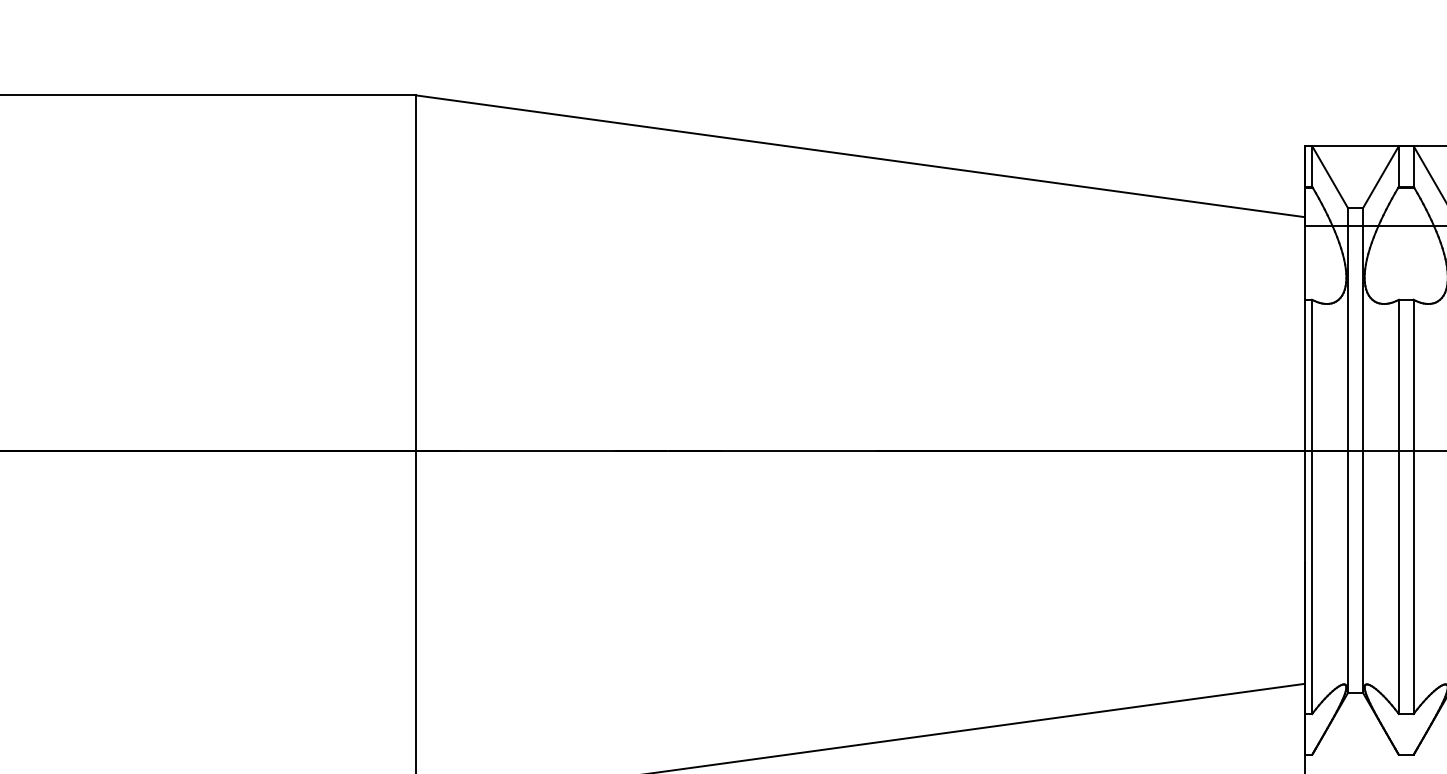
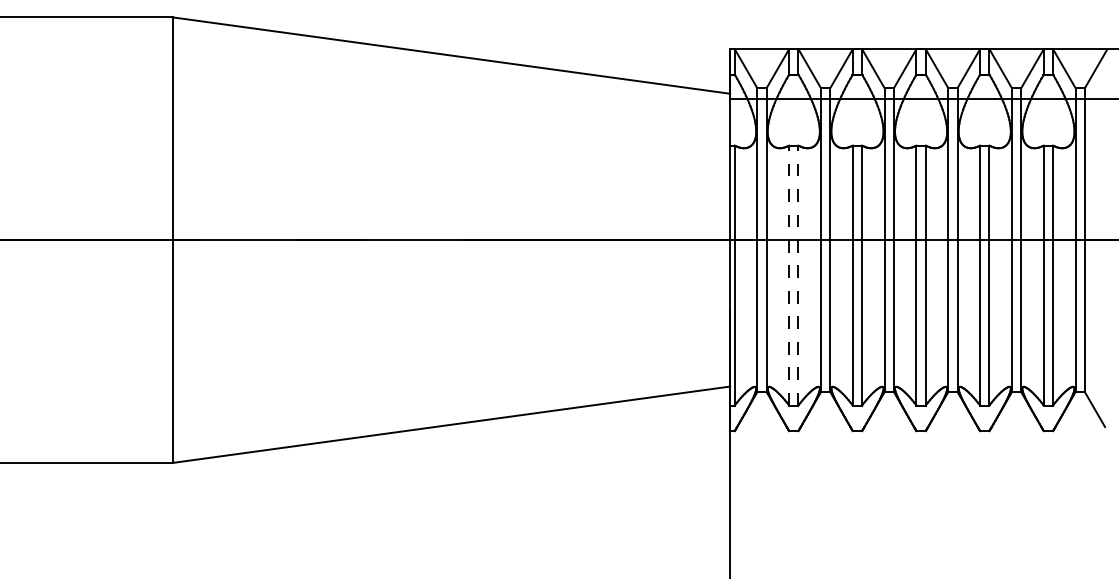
line: (1399, 506) -> (789, 275), solid -> dashed
line: (1413, 506) -> (798, 275), solid -> dashed

